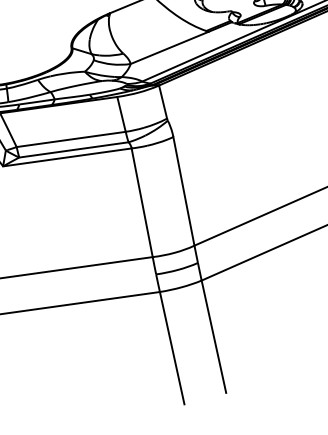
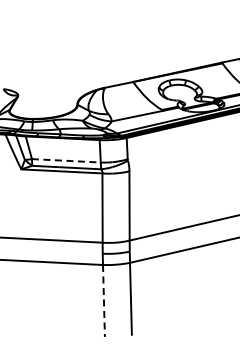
line: (71, 138) -> (66, 160), solid -> dashed
line: (171, 347) -> (103, 300), solid -> dashed

